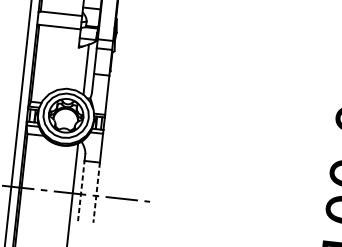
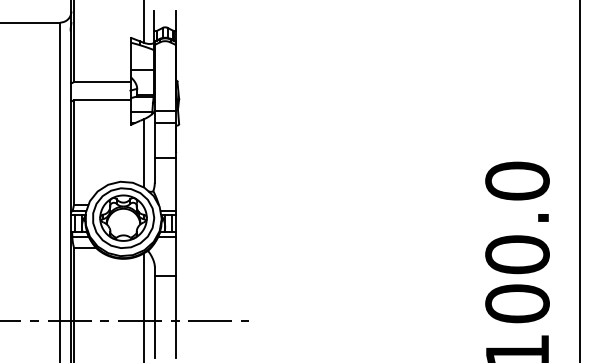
line: (81, 190) -> (154, 316), dashed -> solid
line: (96, 192) -> (175, 316), dashed -> solid

